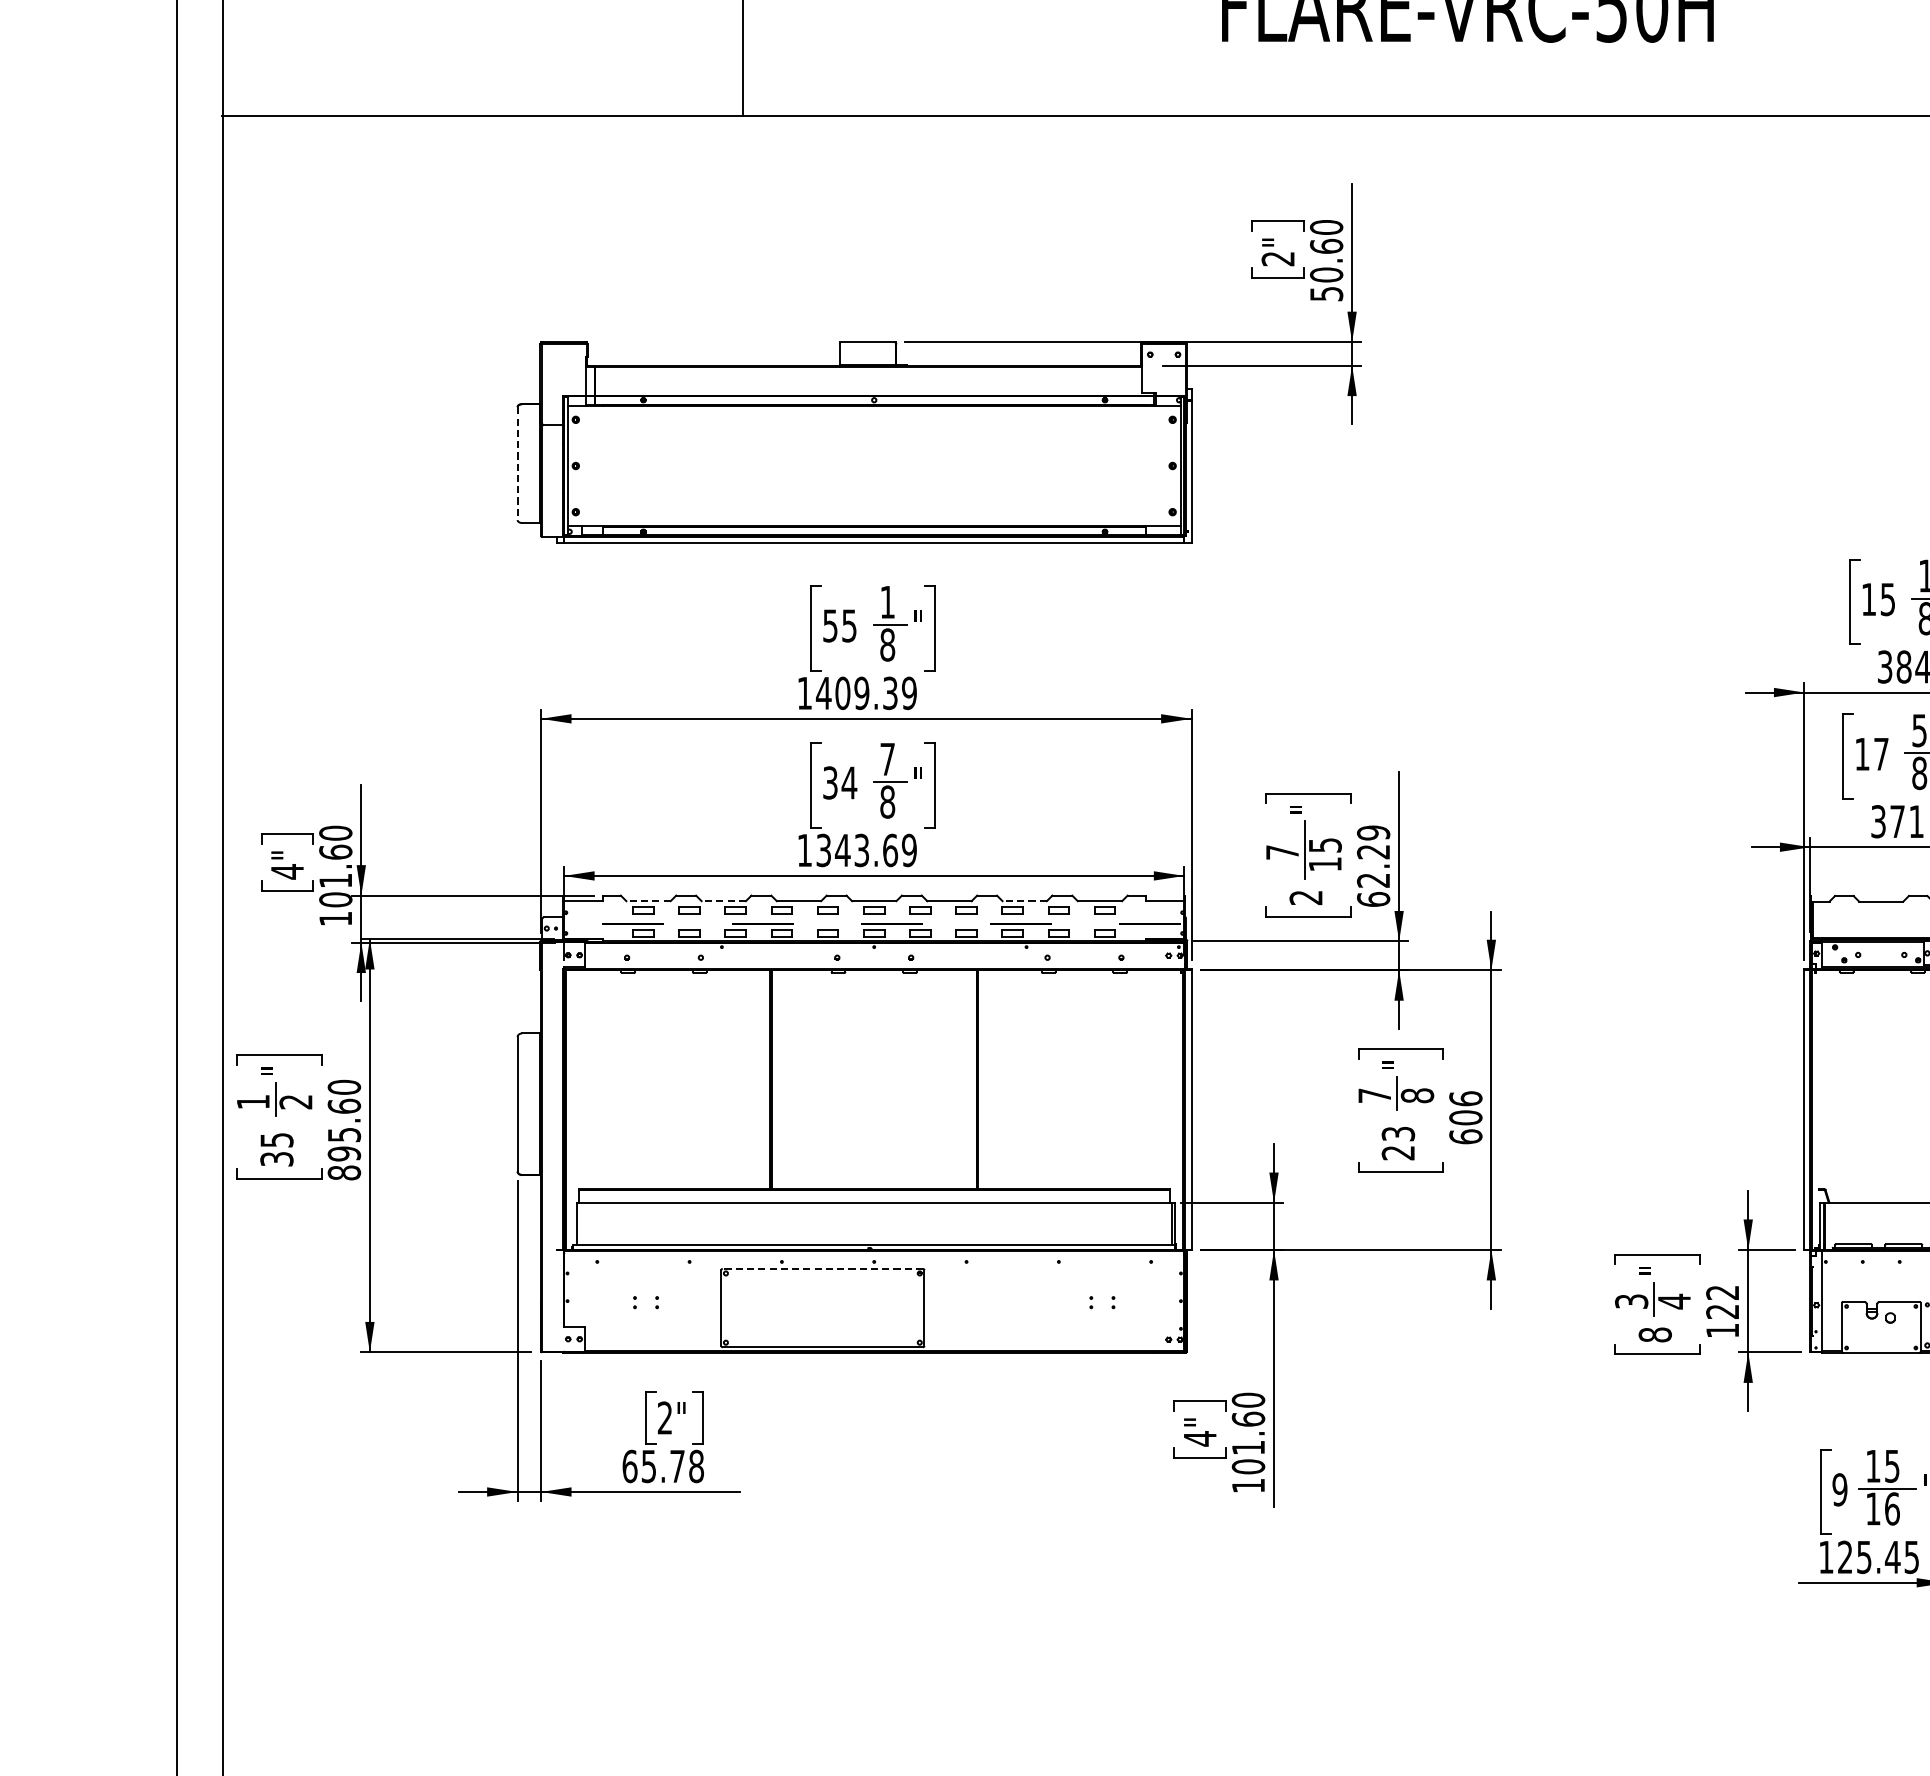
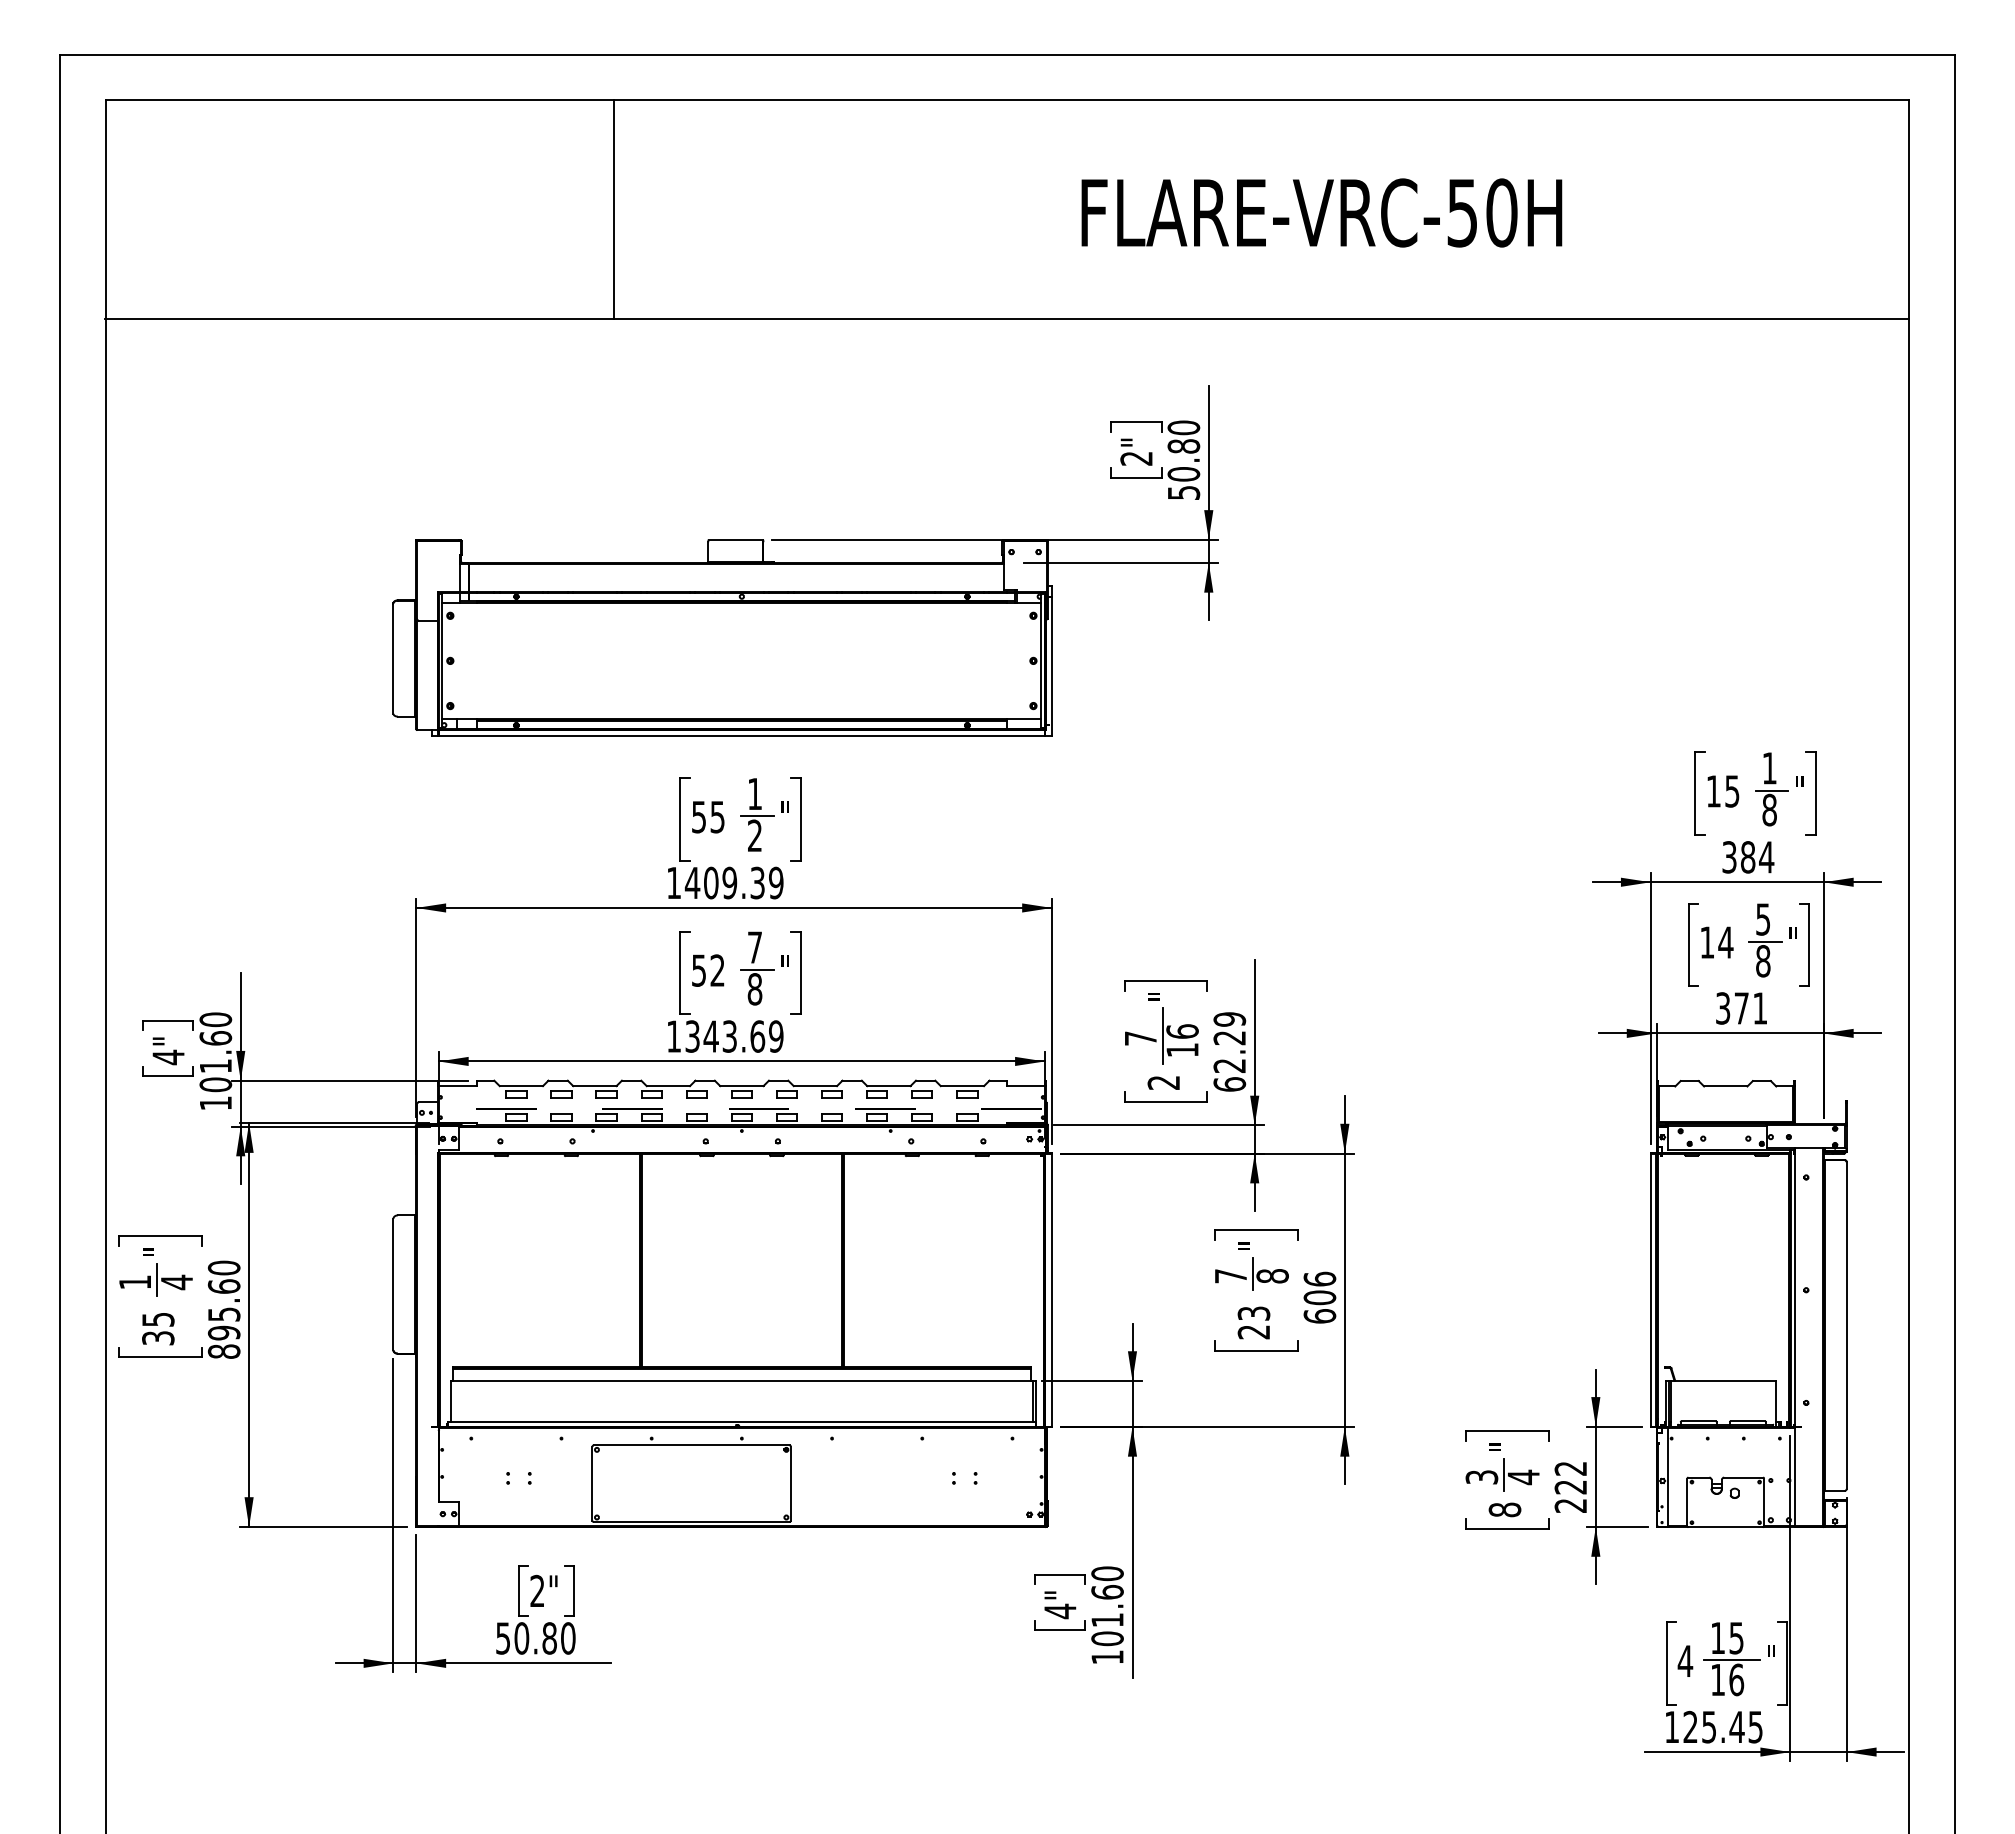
text: (1326, 246) -> (1183, 446), 50.60 -> 50.80
line: (517, 464) -> (393, 659), dashed -> solid
text: (887, 644) -> (754, 835), 8 -> 2
text: (1880, 754) -> (1725, 942), 17 -> 14
text: (840, 782) -> (708, 970), 34 -> 52
text: (1325, 845) -> (1182, 1031), 15 -> 16
line: (648, 901) -> (521, 1086), dashed -> solid
line: (723, 901) -> (594, 1086), dashed -> solid
line: (1024, 901) -> (888, 1086), dashed -> solid
text: (295, 1102) -> (176, 1282), 2 -> 4
line: (822, 1269) -> (691, 1445), dashed -> solid
text: (1722, 1330) -> (1570, 1505), 122 -> 222
text: (663, 1466) -> (535, 1638), 65.78 -> 50.80
text: (1840, 1490) -> (1685, 1661), 9 -> 4

